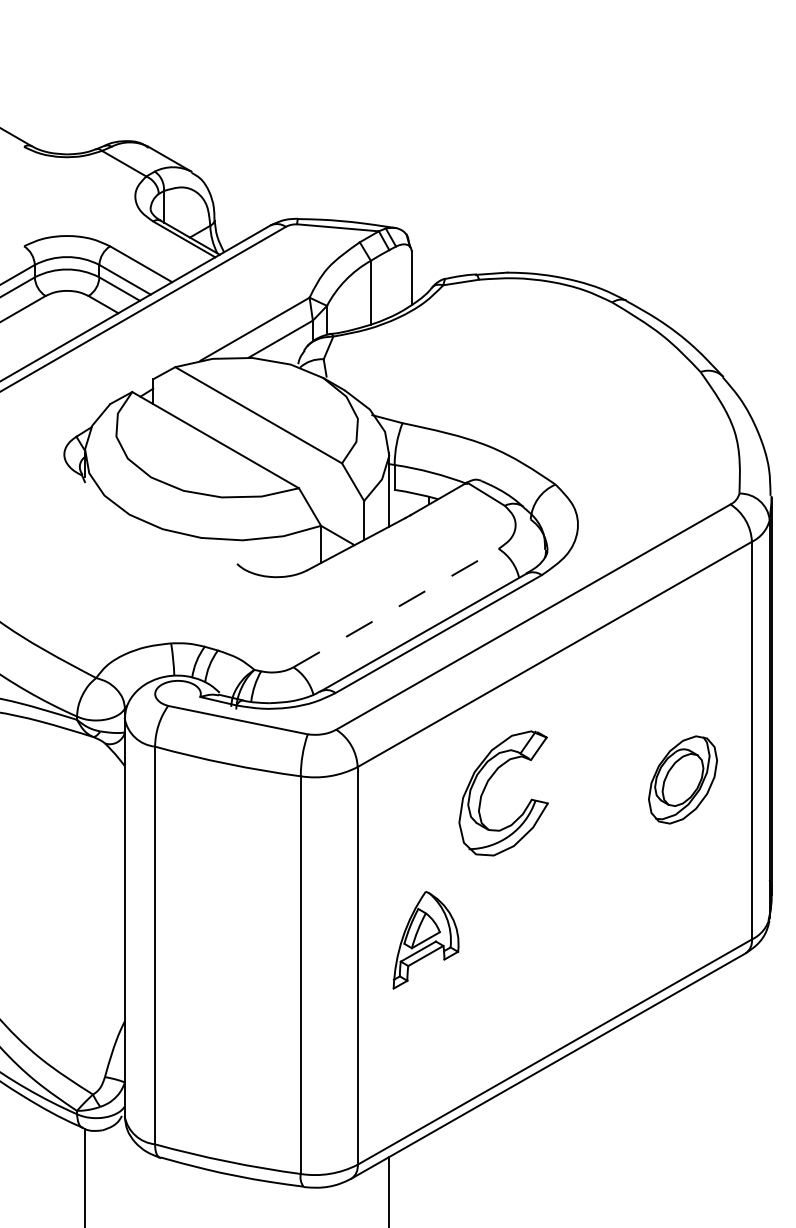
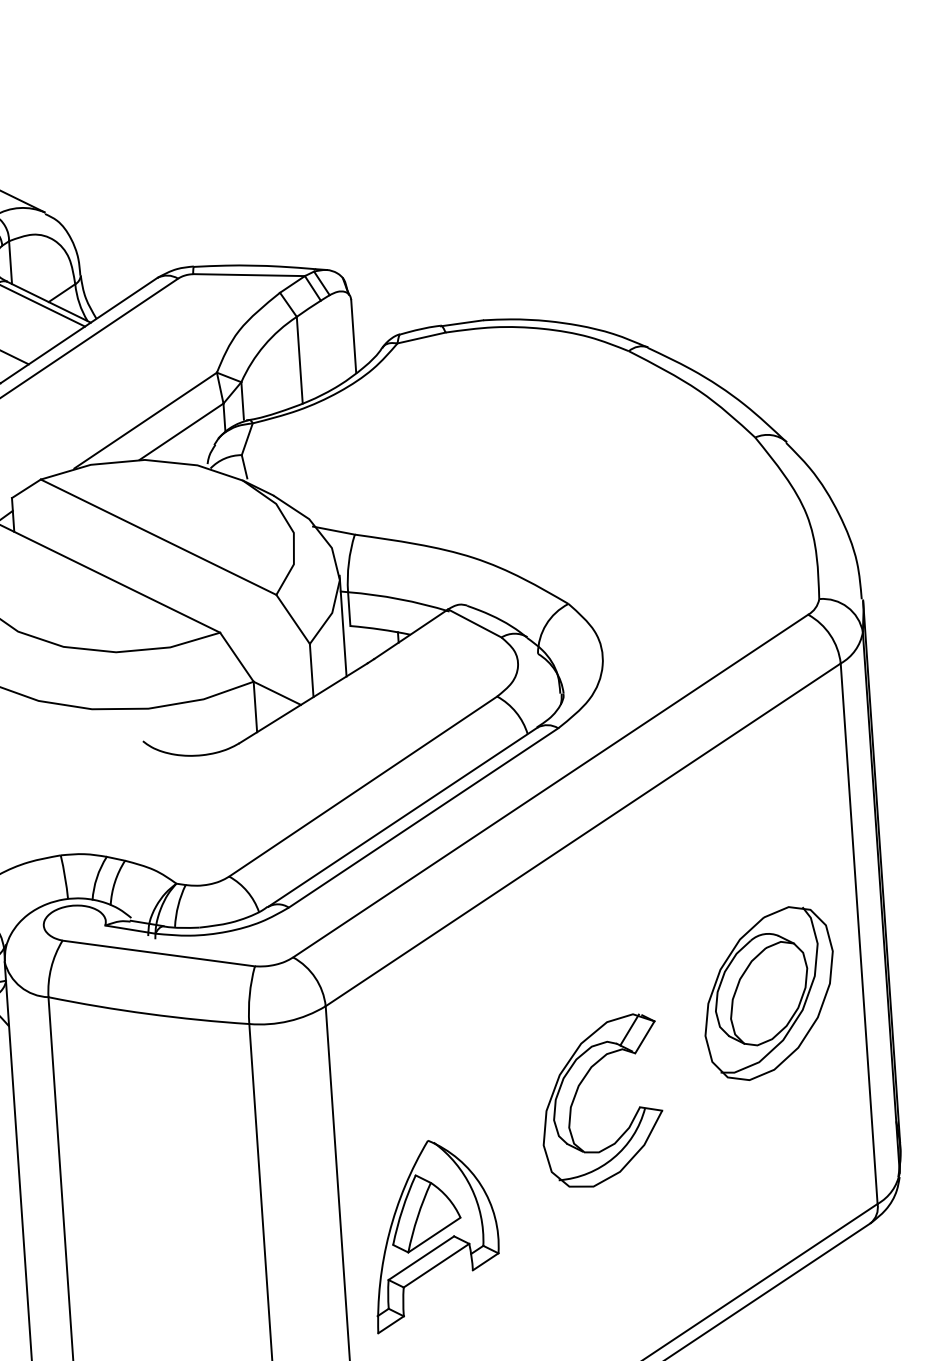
line: (396, 607) -> (363, 785), dashed -> solid
part: (682, 779) -> (768, 992), size x1.43
part: (486, 787) -> (577, 1094), moved
part: (425, 940) -> (433, 1235), size x1.43

